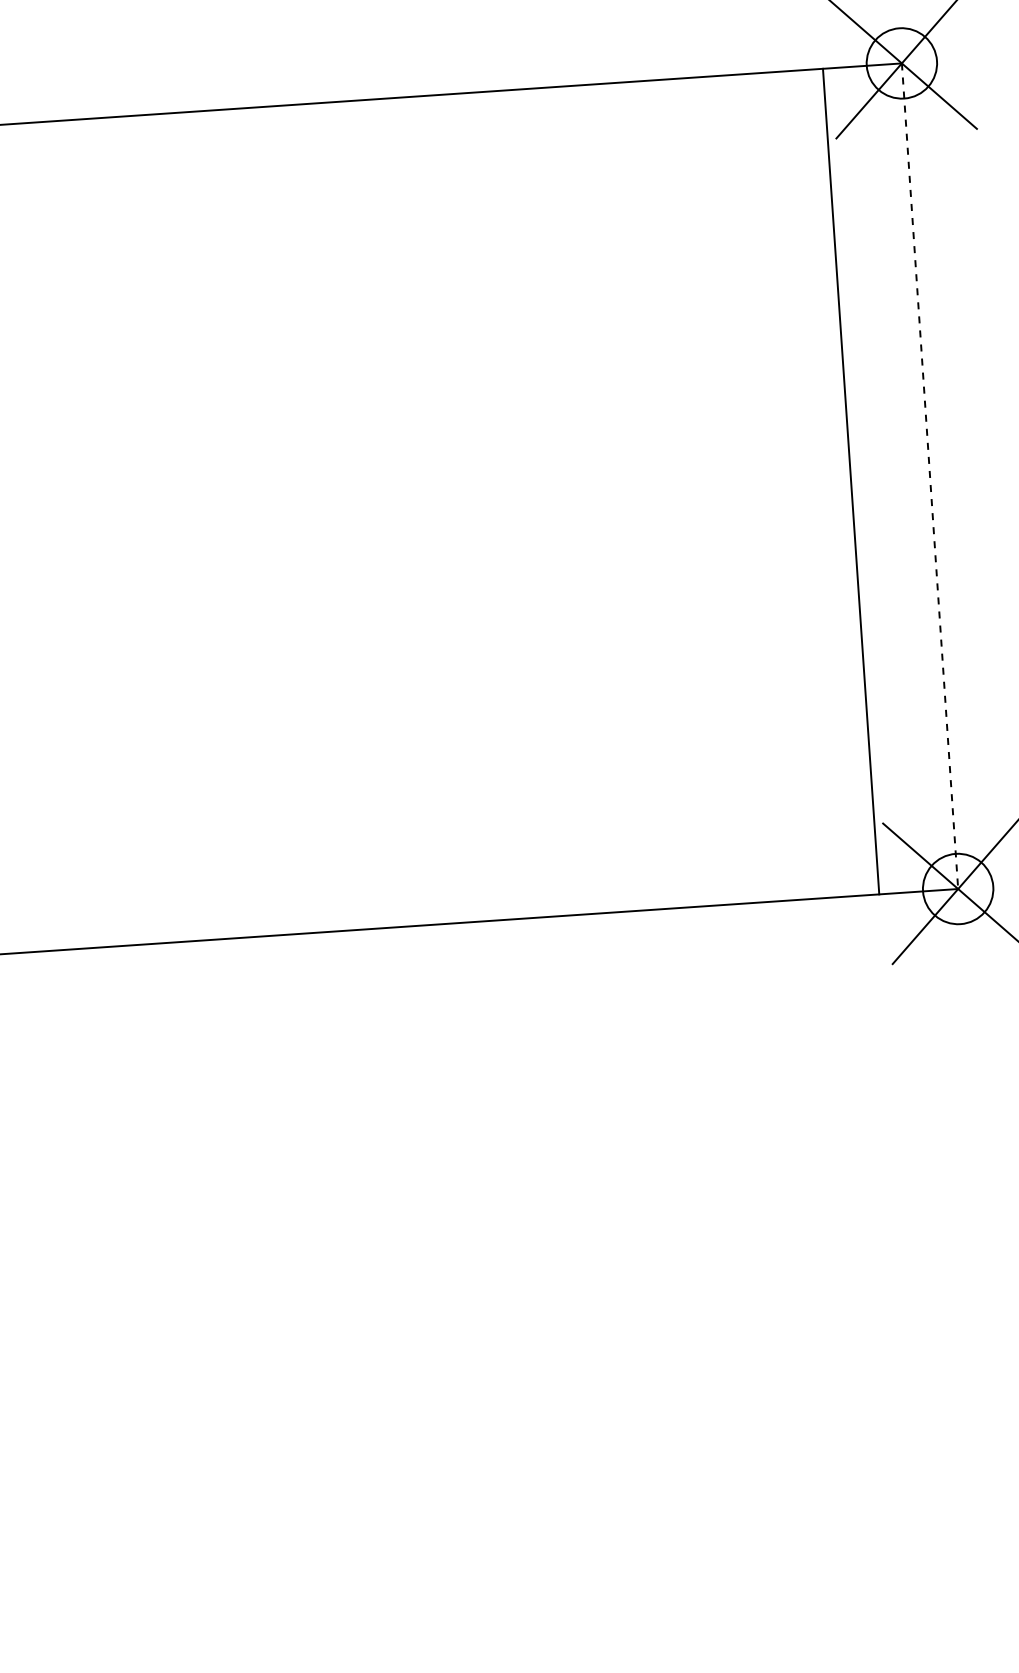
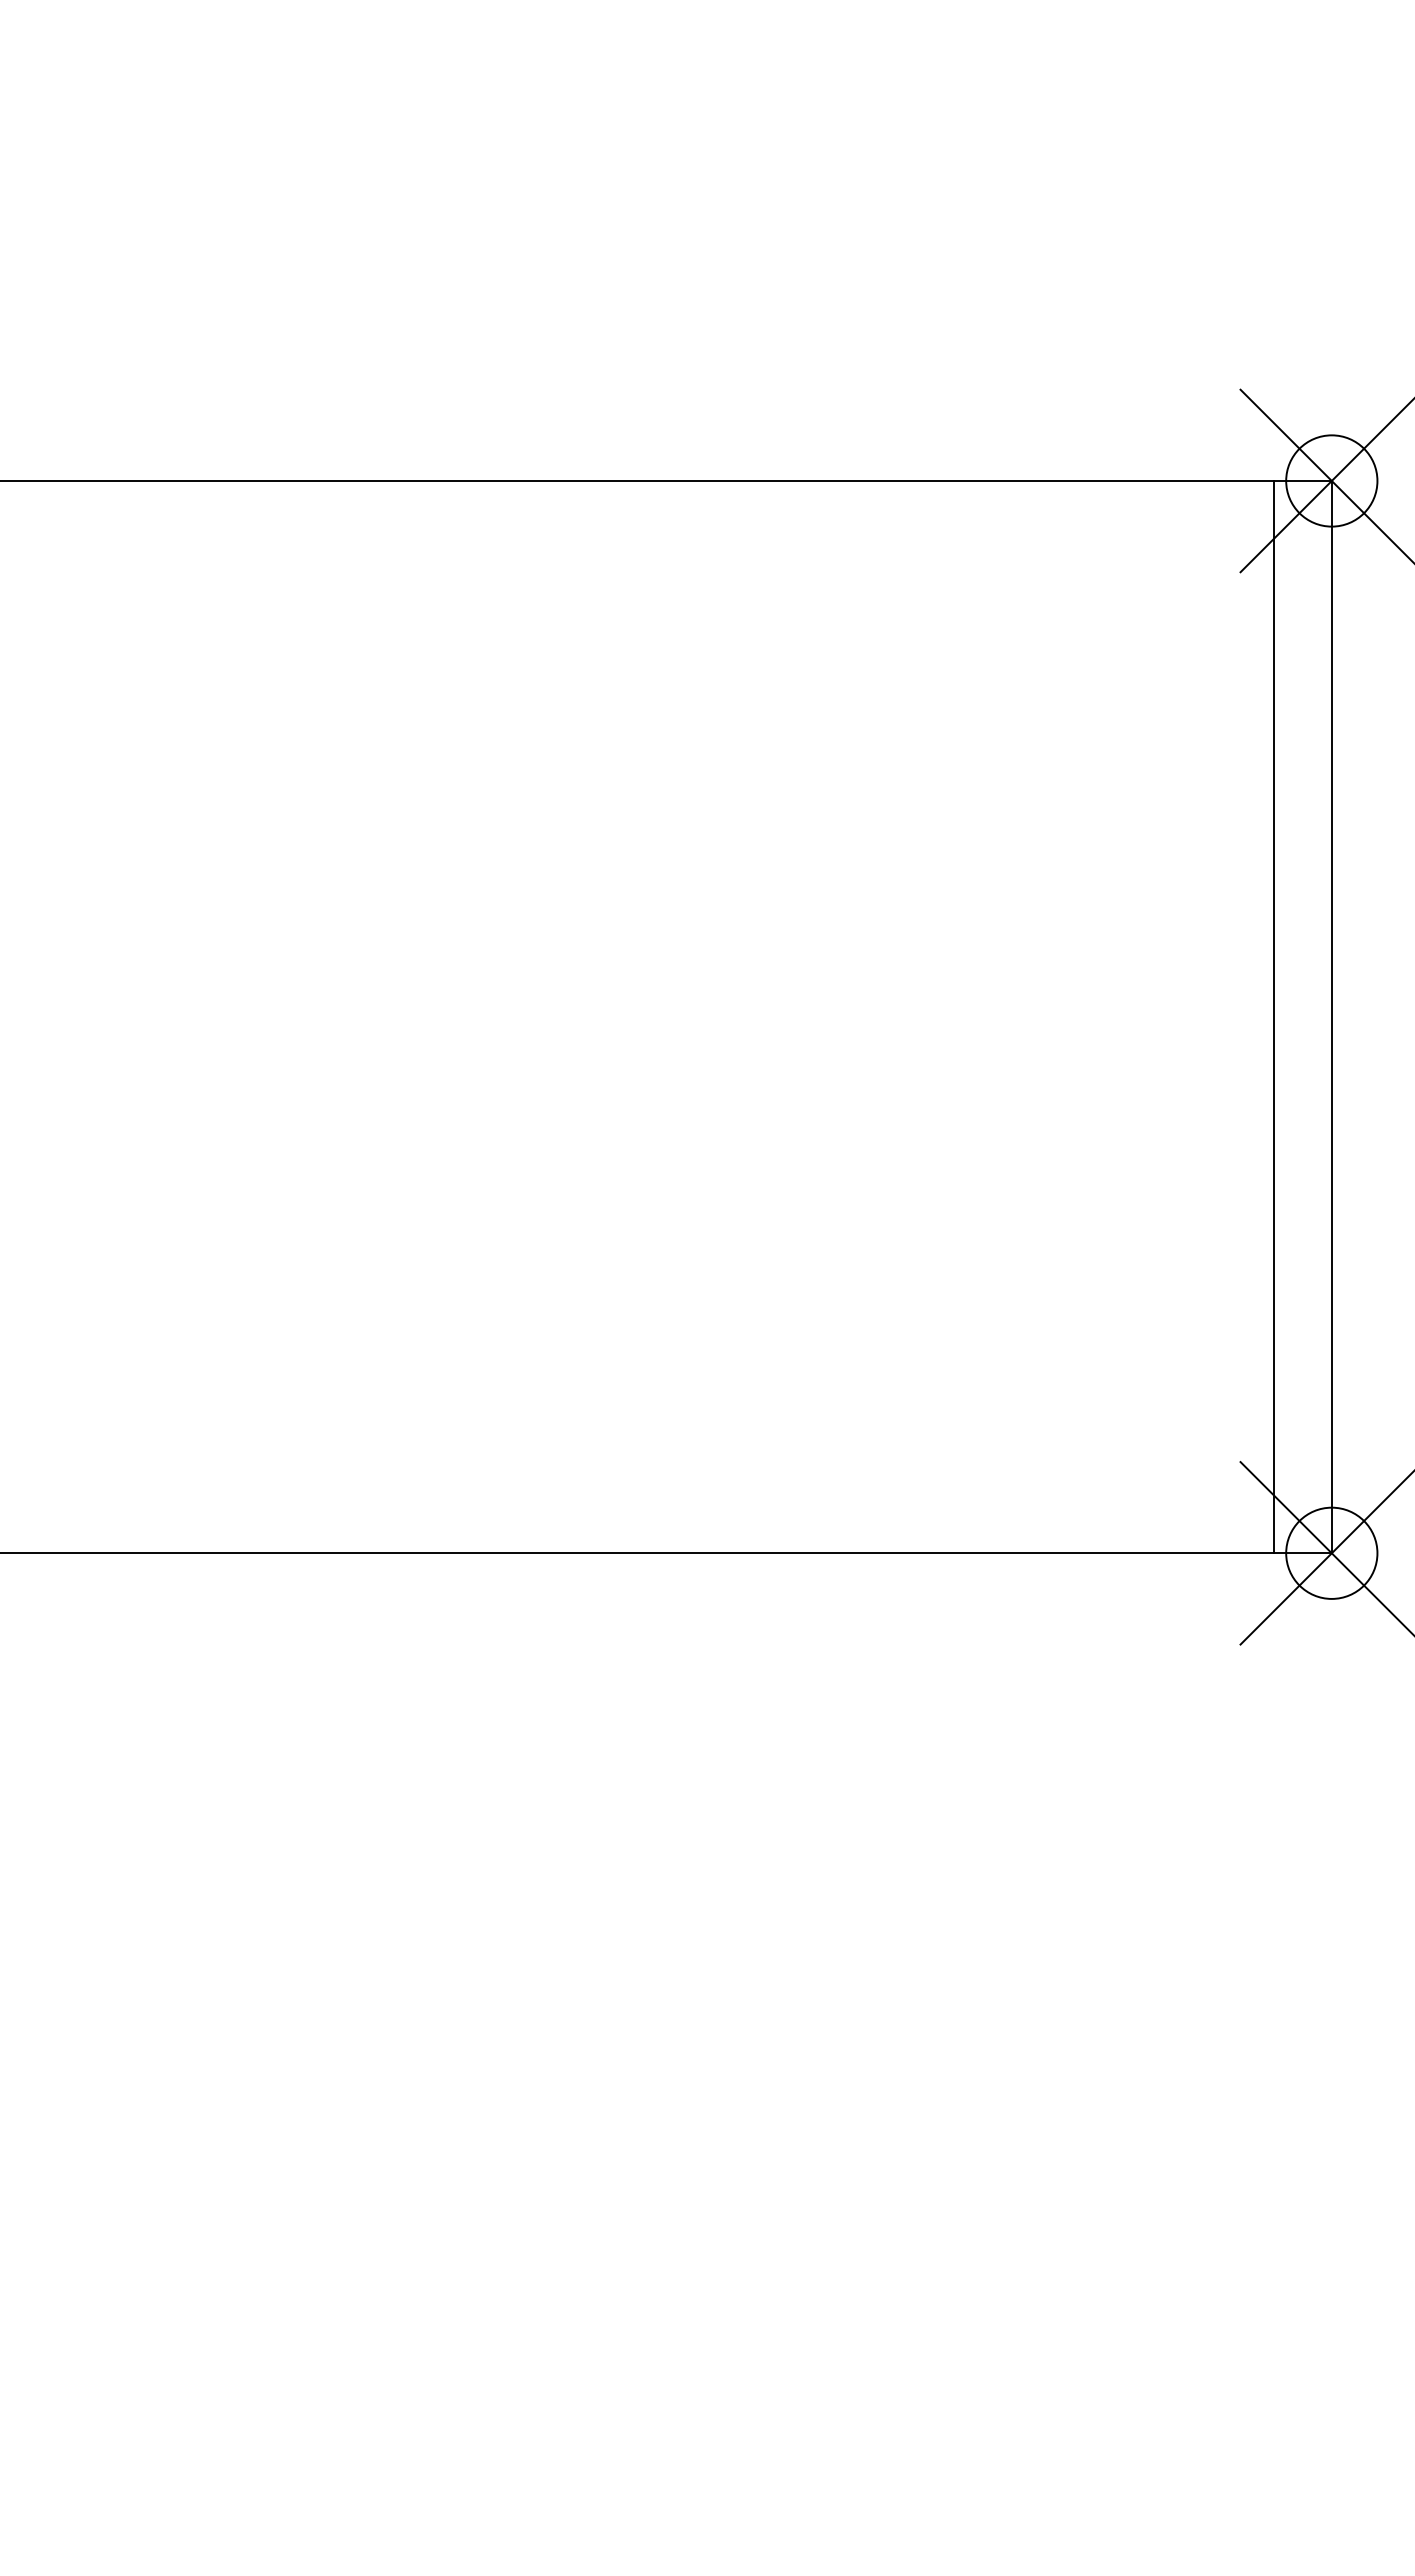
line: (929, 476) -> (1331, 1017), dashed -> solid
line: (851, 481) -> (1274, 1016), moved

